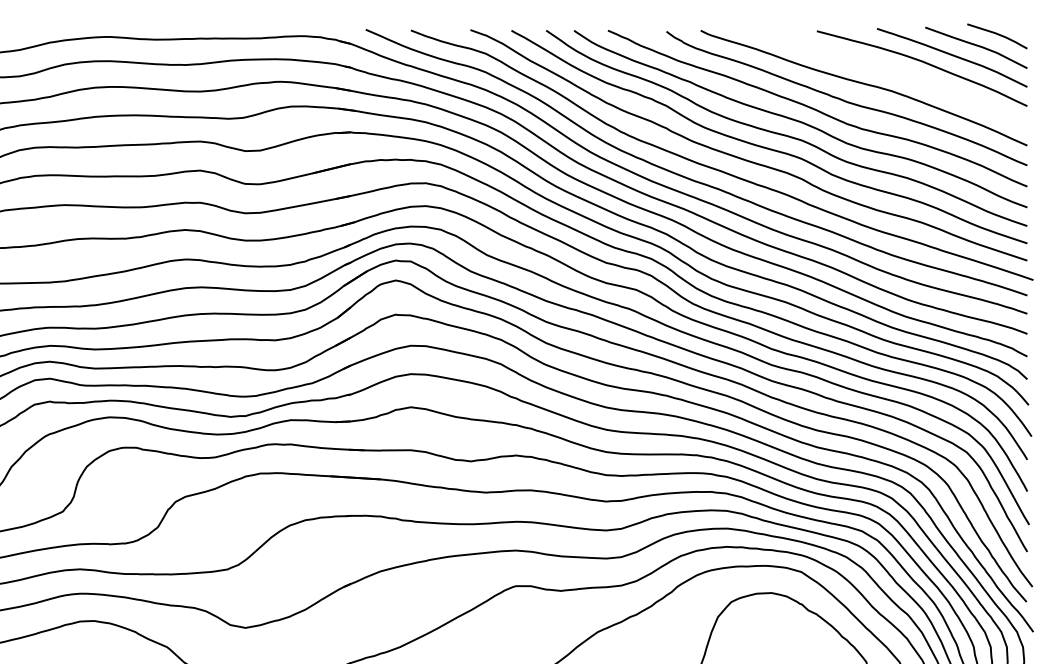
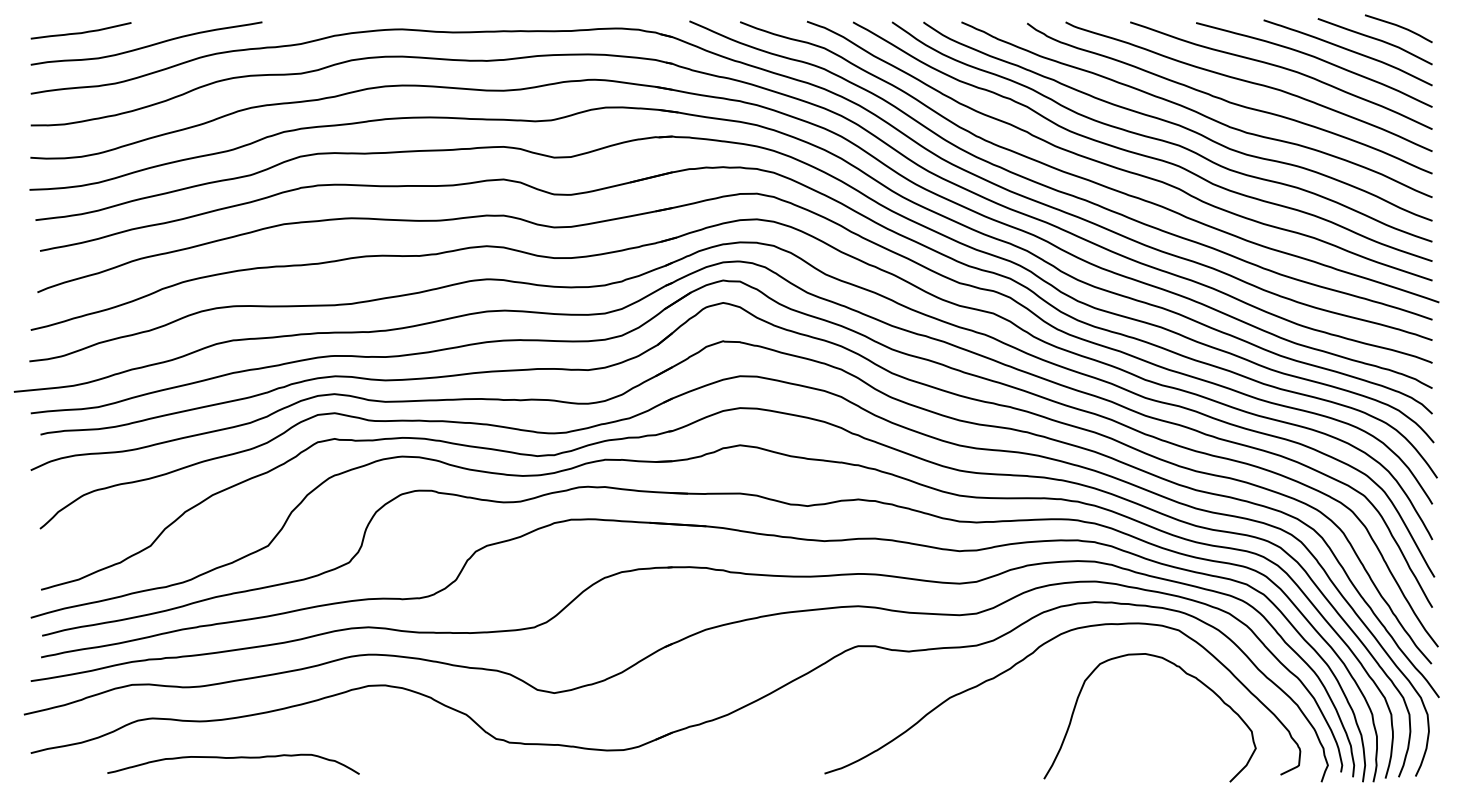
curve: (895, 72) -> (1284, 69), added

